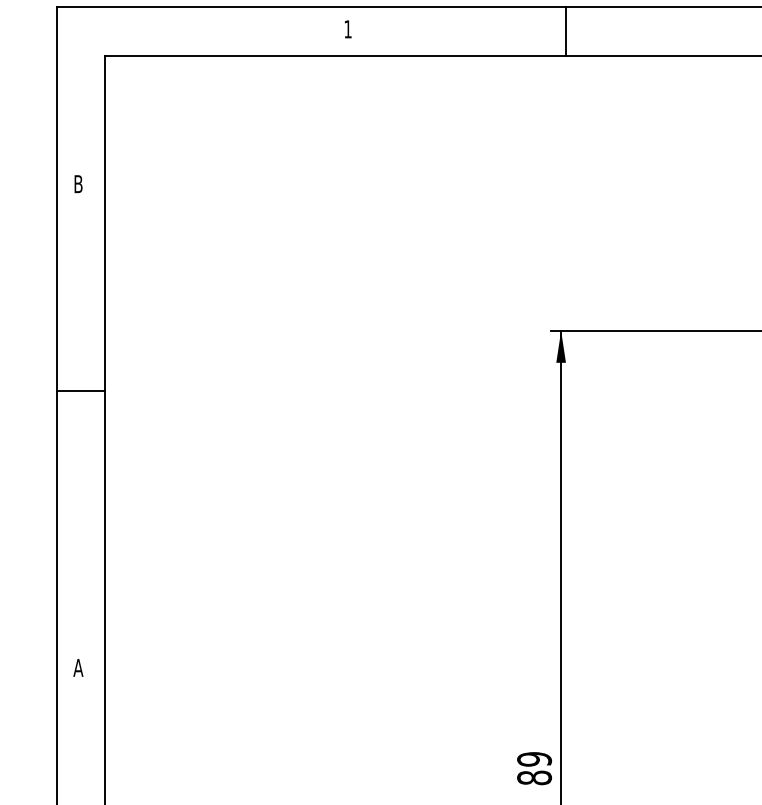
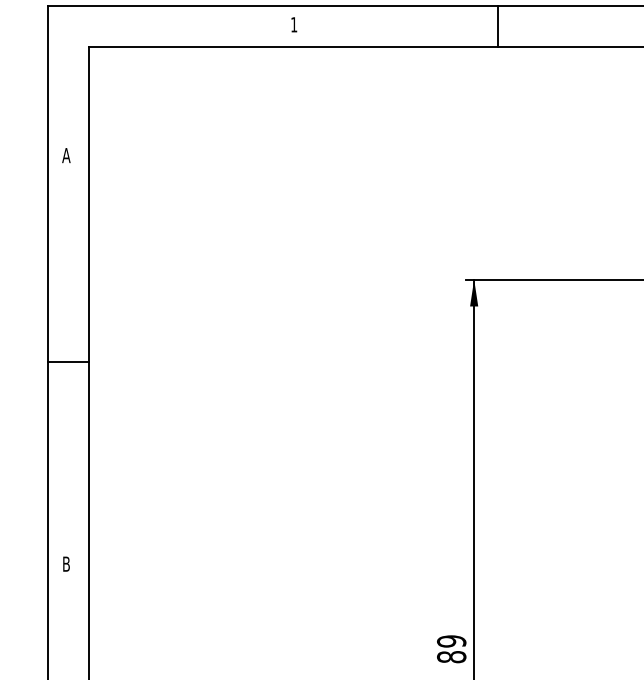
line: (566, 31) -> (498, 26), moved
text: (78, 184) -> (66, 155), B -> A
line: (80, 391) -> (68, 361), moved
text: (78, 667) -> (66, 563), A -> B

